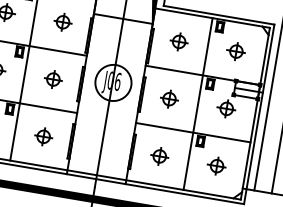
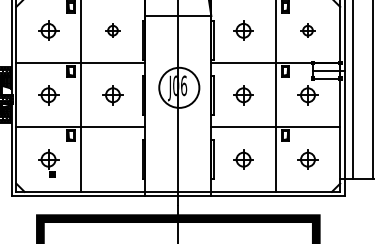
part: (62, 21) -> (112, 30), size x0.7
part: (236, 51) -> (307, 30), size x0.7
part: (43, 136) -> (112, 159), removed

